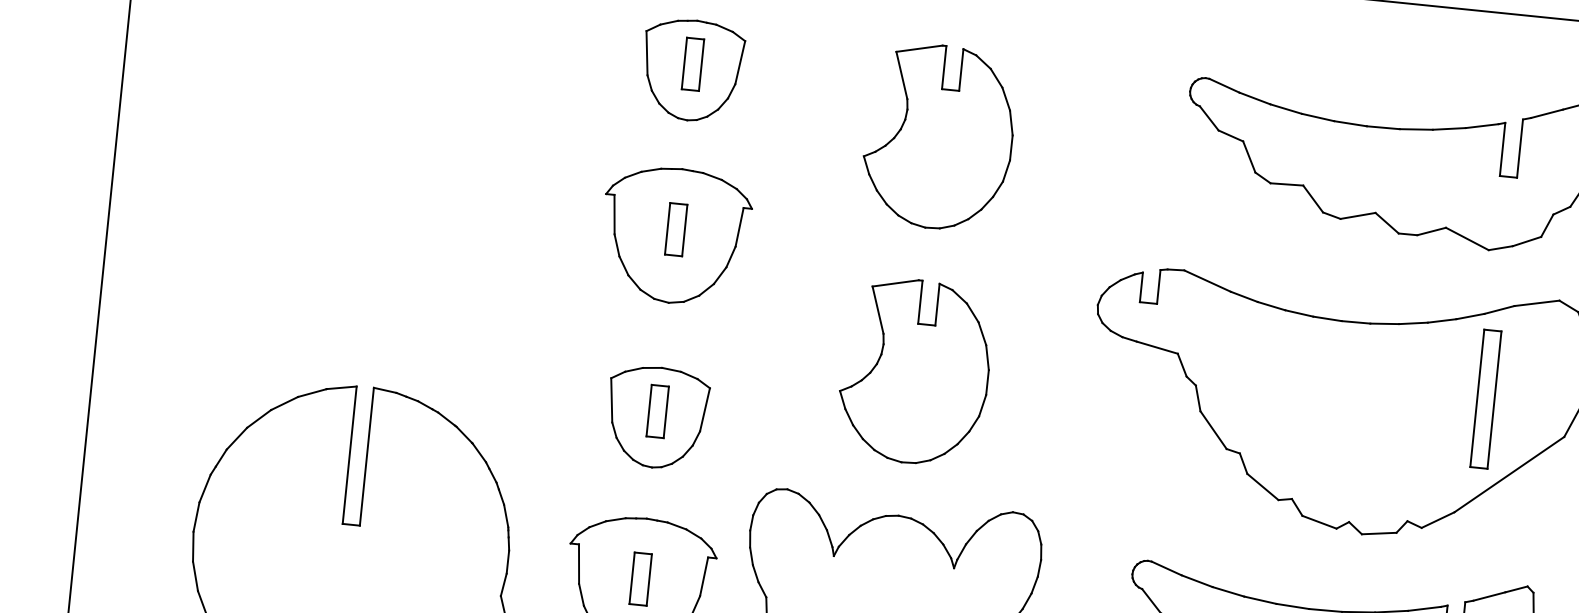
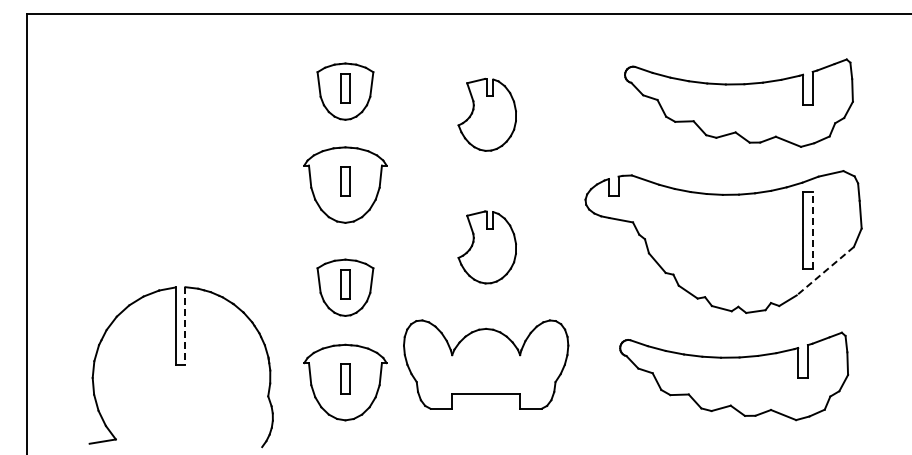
part: (939, 136) -> (487, 114), size x0.7
part: (915, 371) -> (487, 247), size x0.7
line: (1493, 400) -> (812, 230), solid -> dashed
line: (367, 457) -> (185, 326), solid -> dashed
line: (1507, 474) -> (824, 271), solid -> dashed

